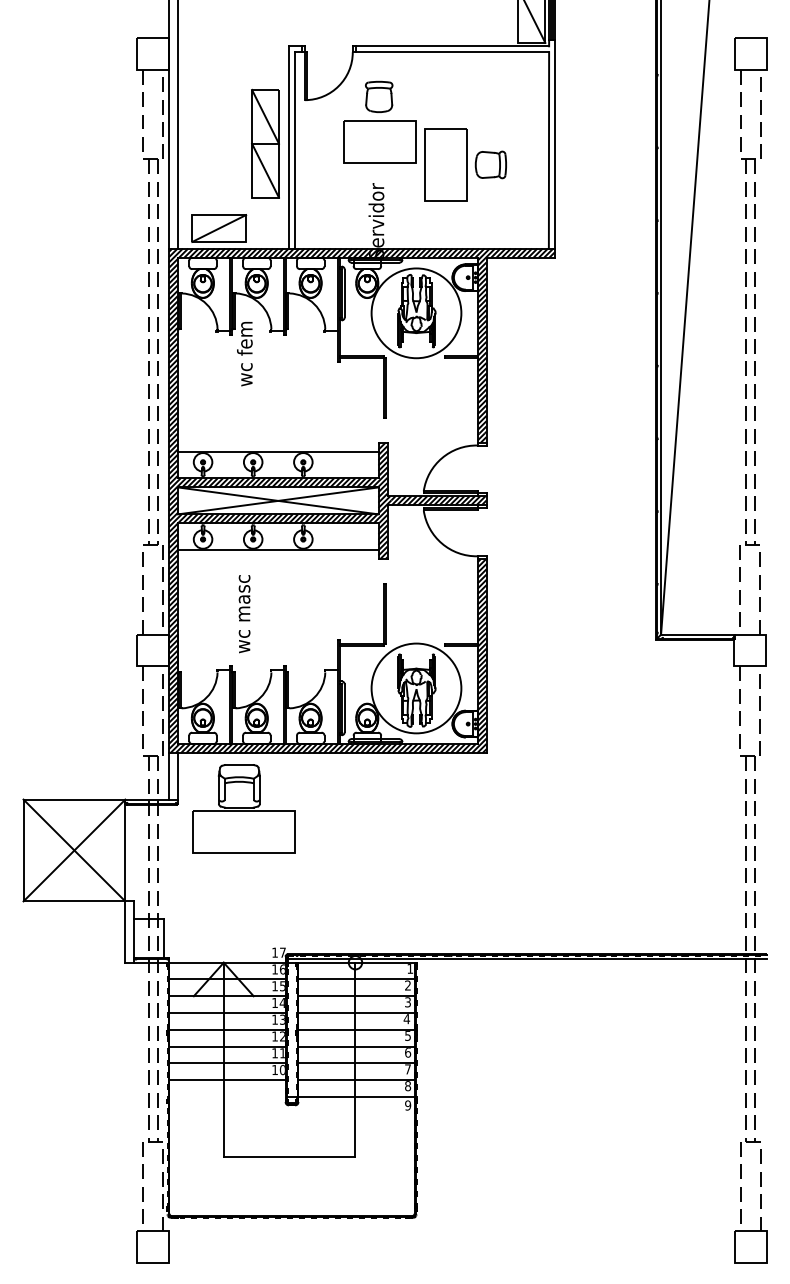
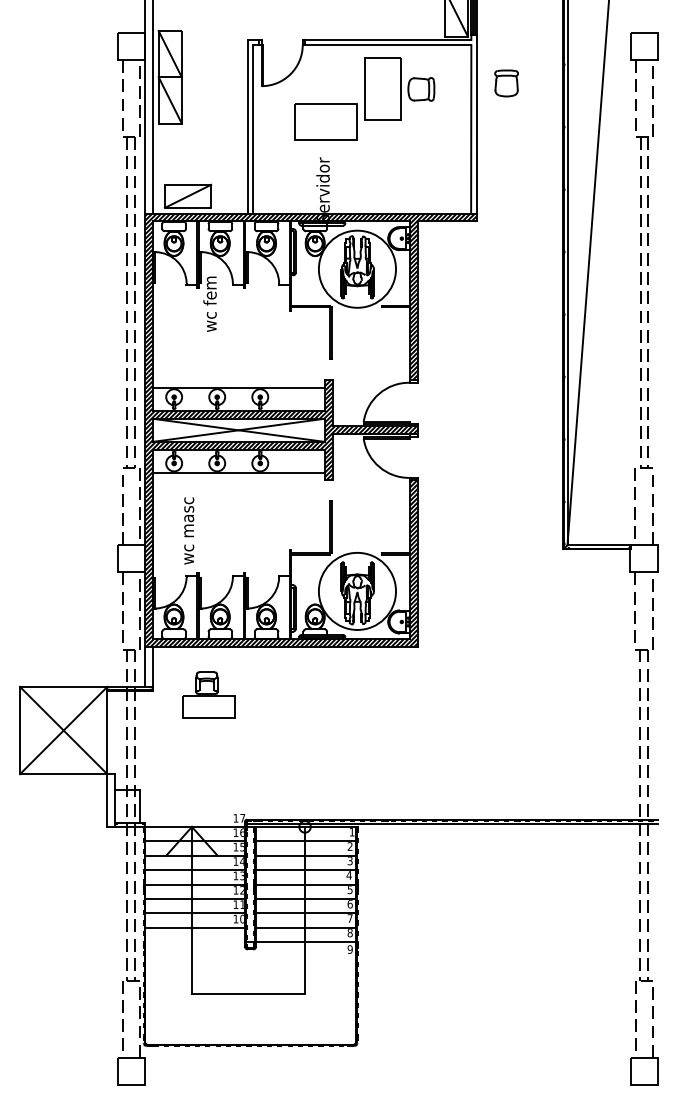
part: (379, 96) -> (506, 83), moved
part: (265, 143) -> (170, 77), moved
part: (465, 164) -> (399, 89), moved
text: (244, 614) -> (189, 531), moved
part: (243, 808) -> (208, 694), size x0.6

